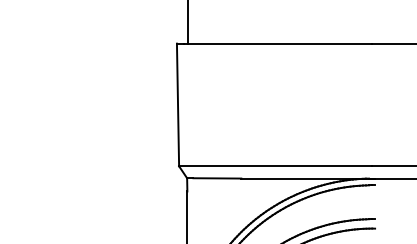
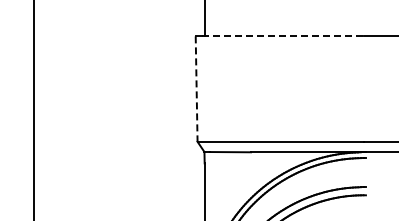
line: (277, 43) -> (282, 36), solid -> dashed
line: (177, 105) -> (196, 89), solid -> dashed

